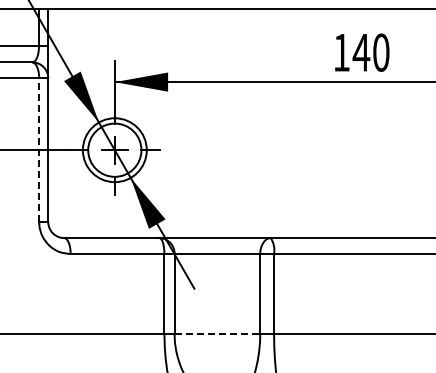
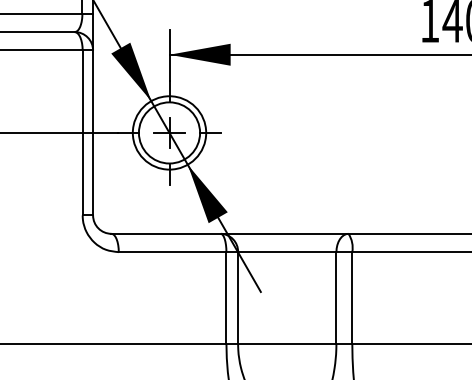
line: (39, 150) -> (83, 133), dashed -> solid
line: (217, 333) -> (287, 343), dashed -> solid

